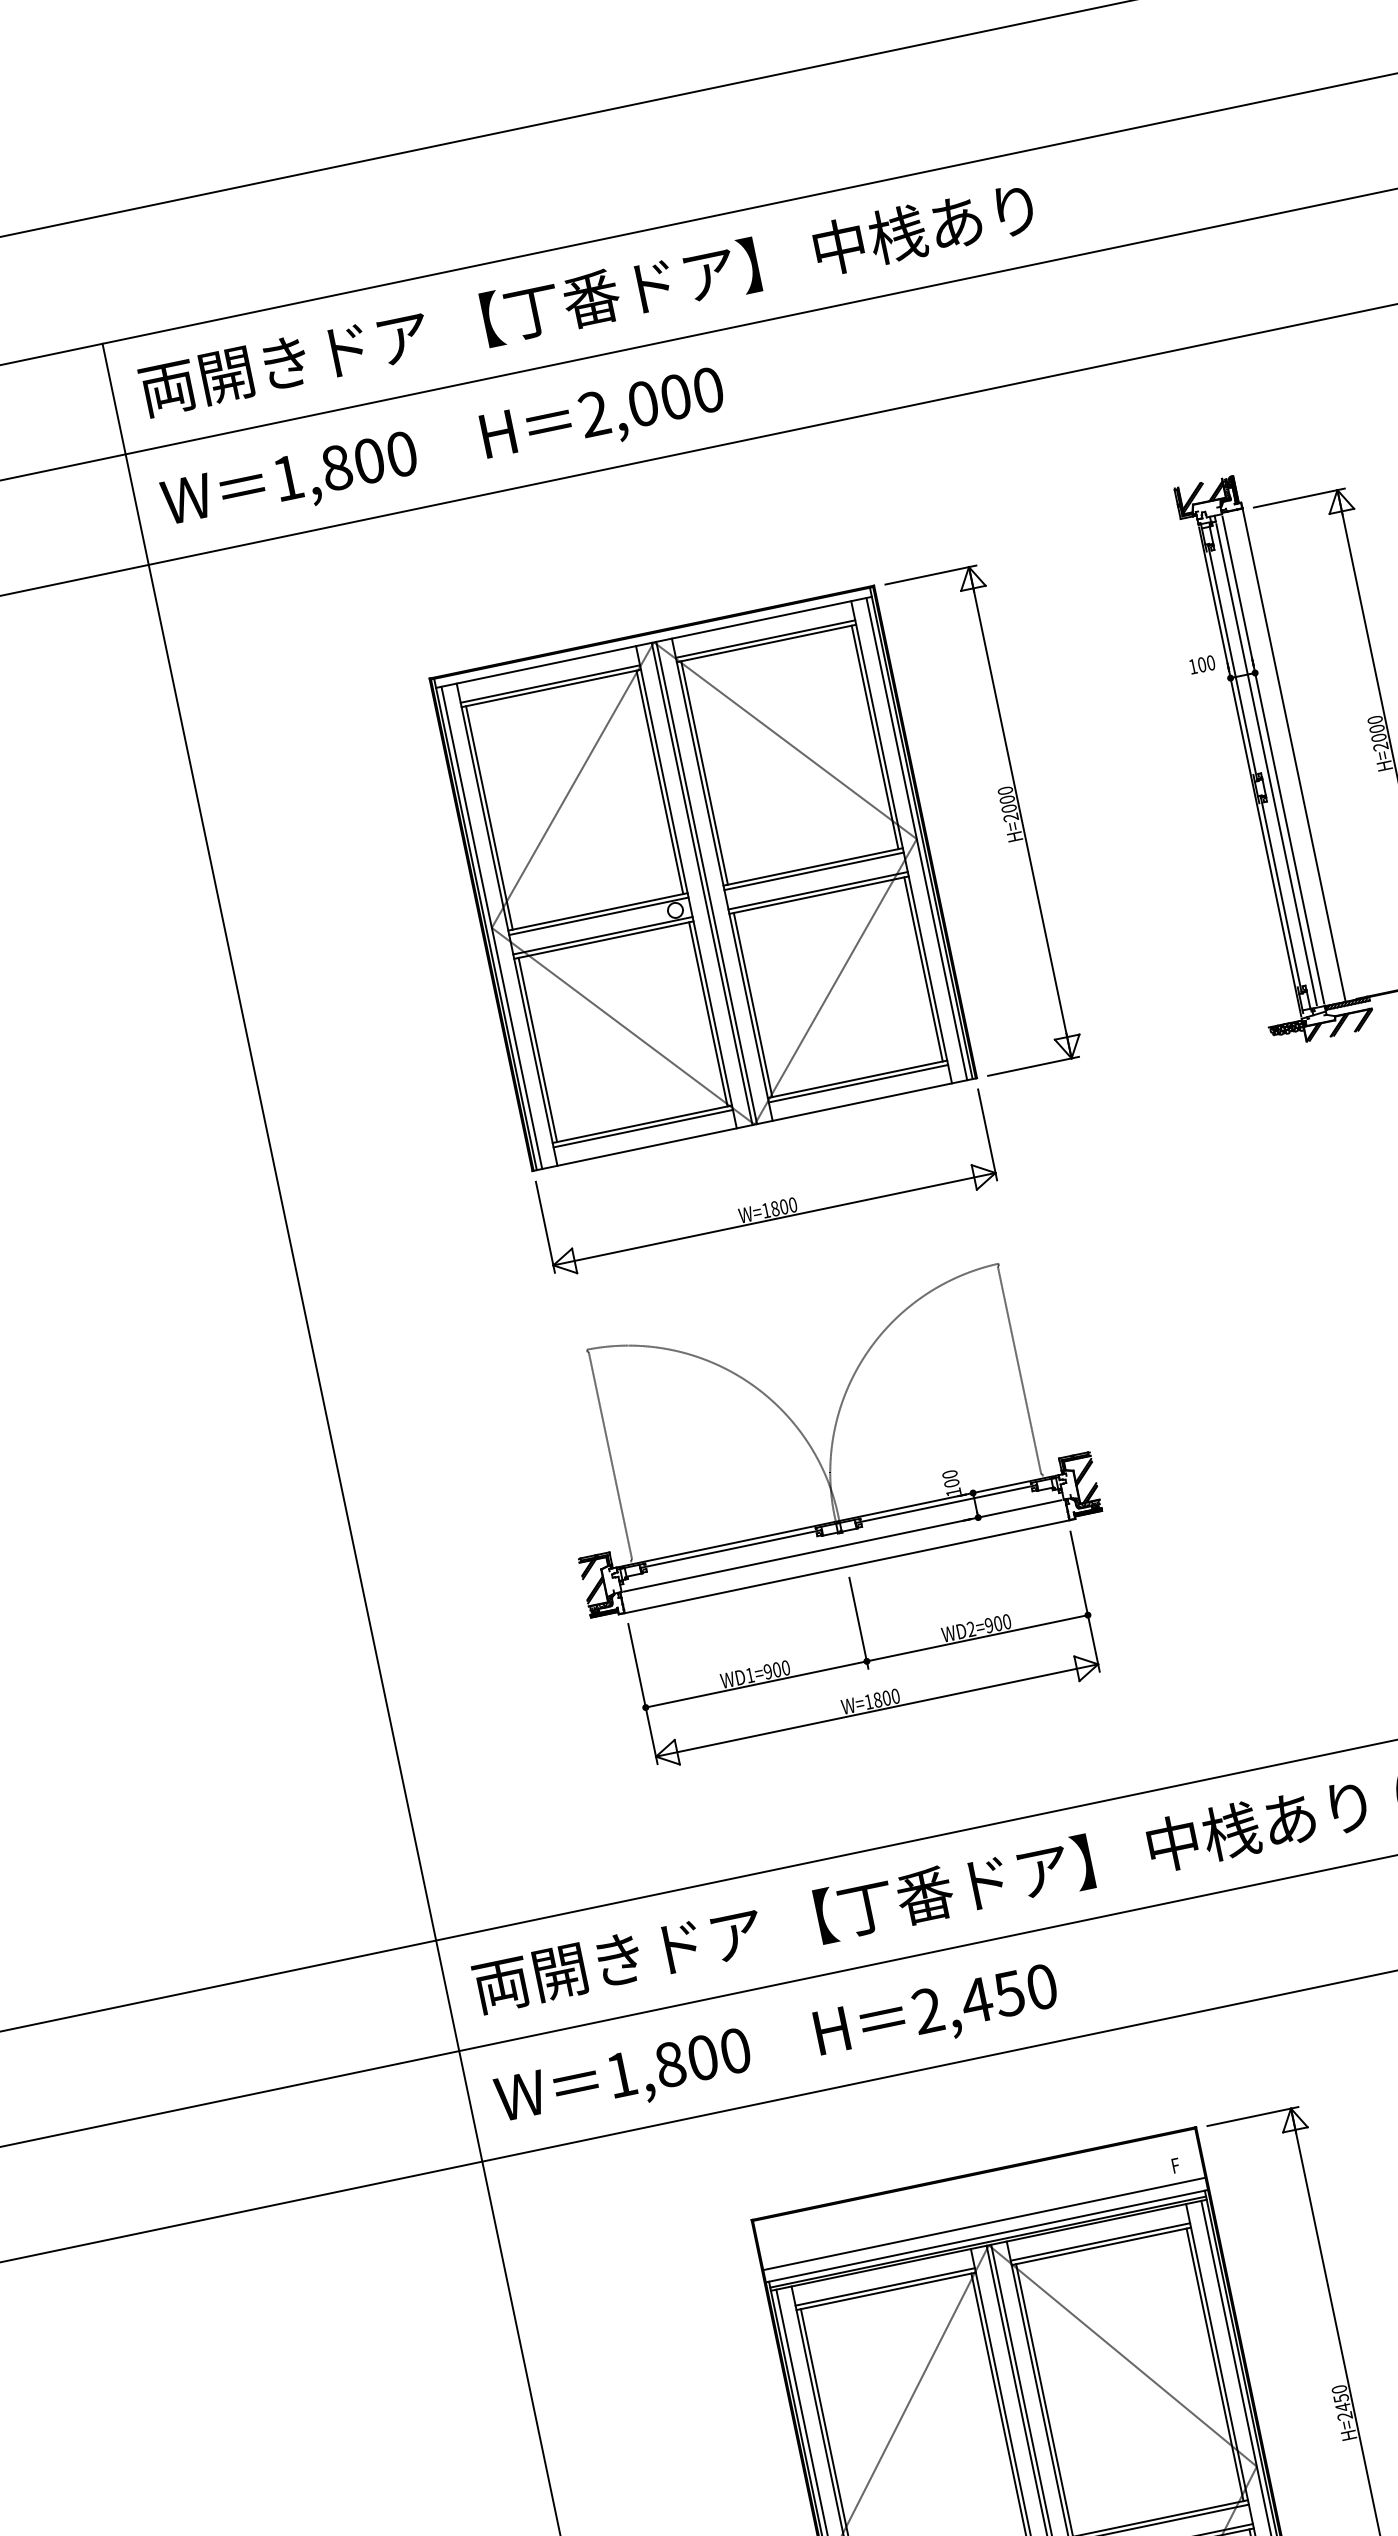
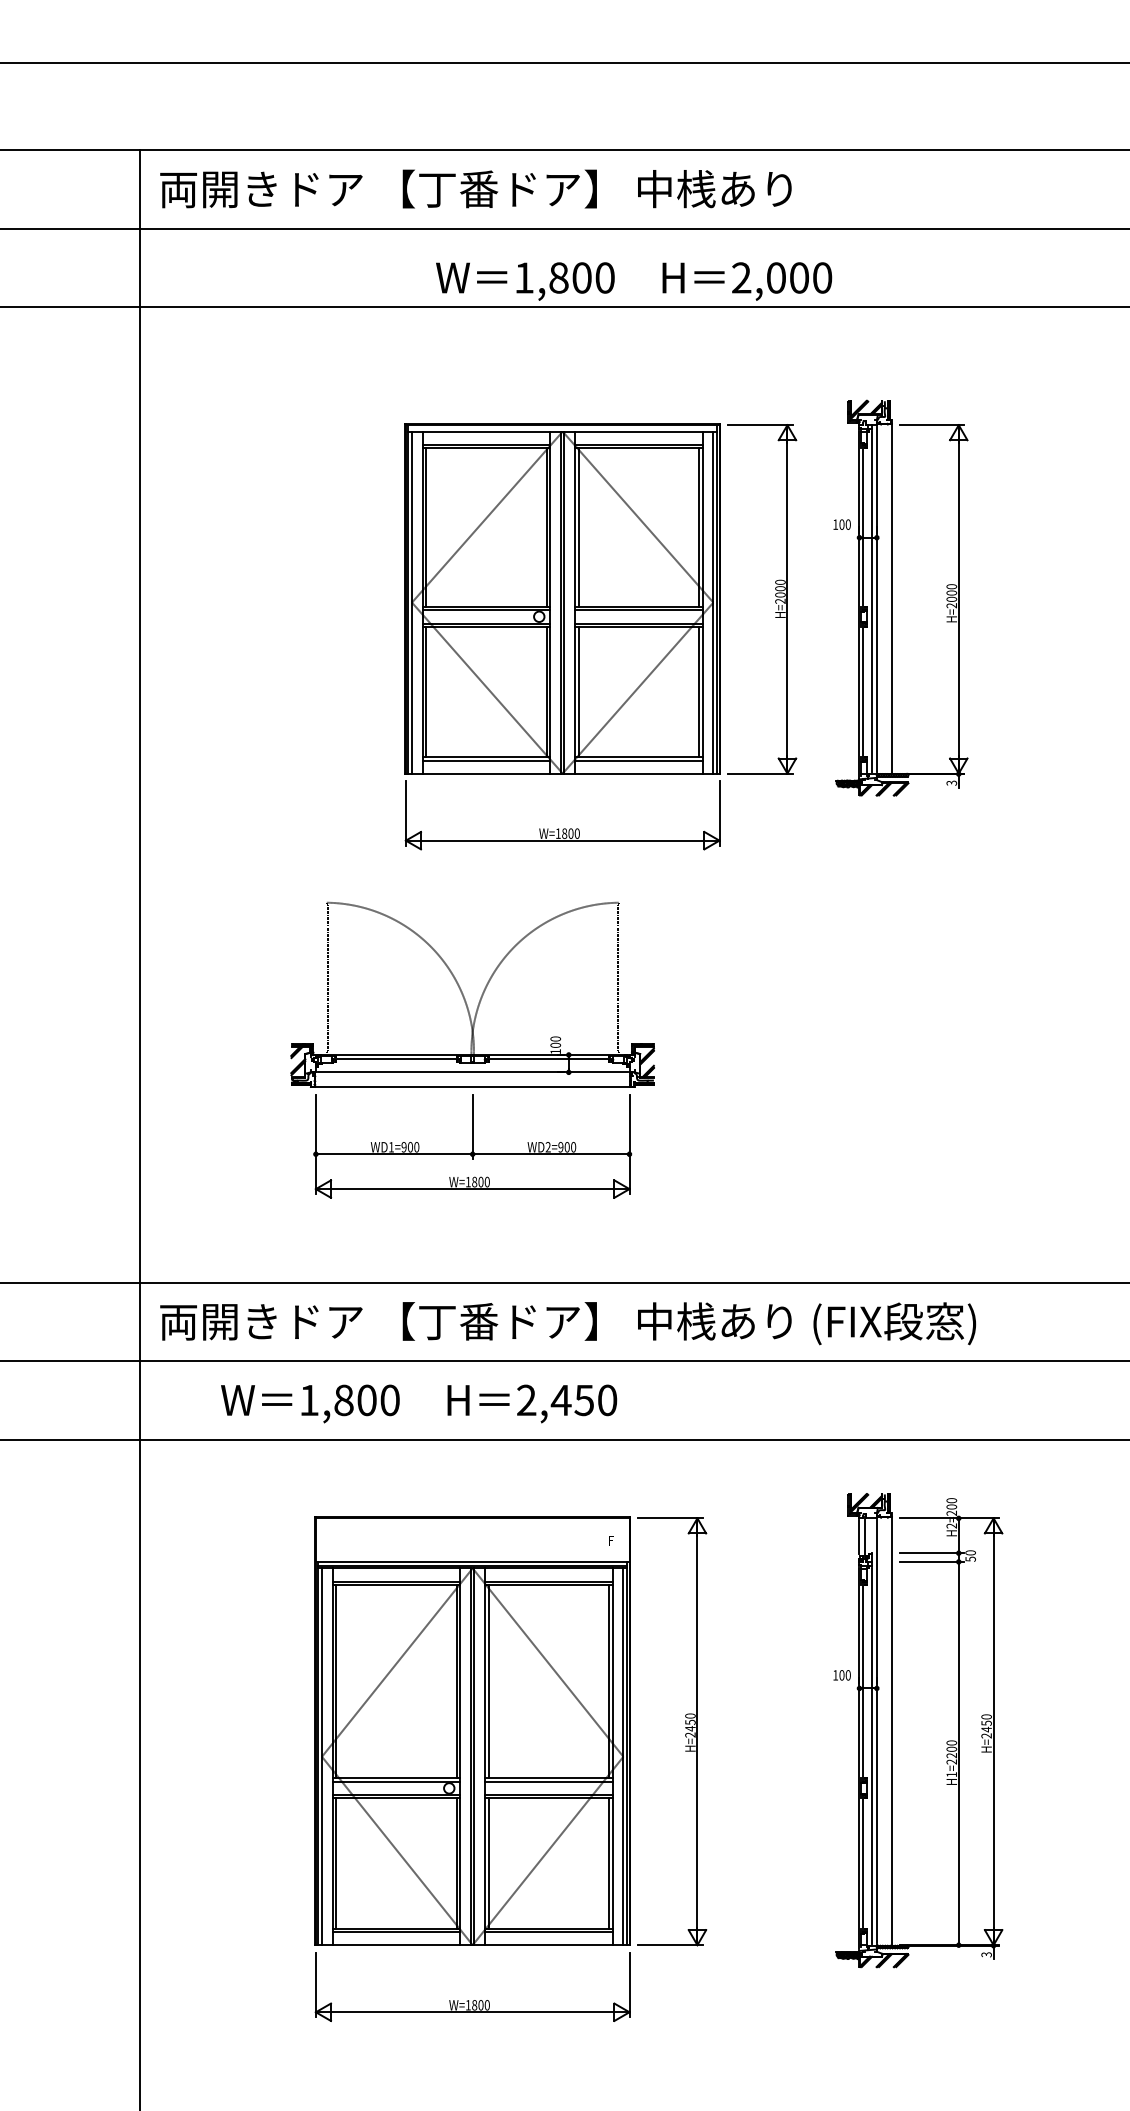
text: (444, 450) -> (634, 281), moved
part: (767, 920) -> (600, 636), moved
text: (777, 2046) -> (419, 1403), moved
line: (984, 2224) -> (472, 1553), removed

